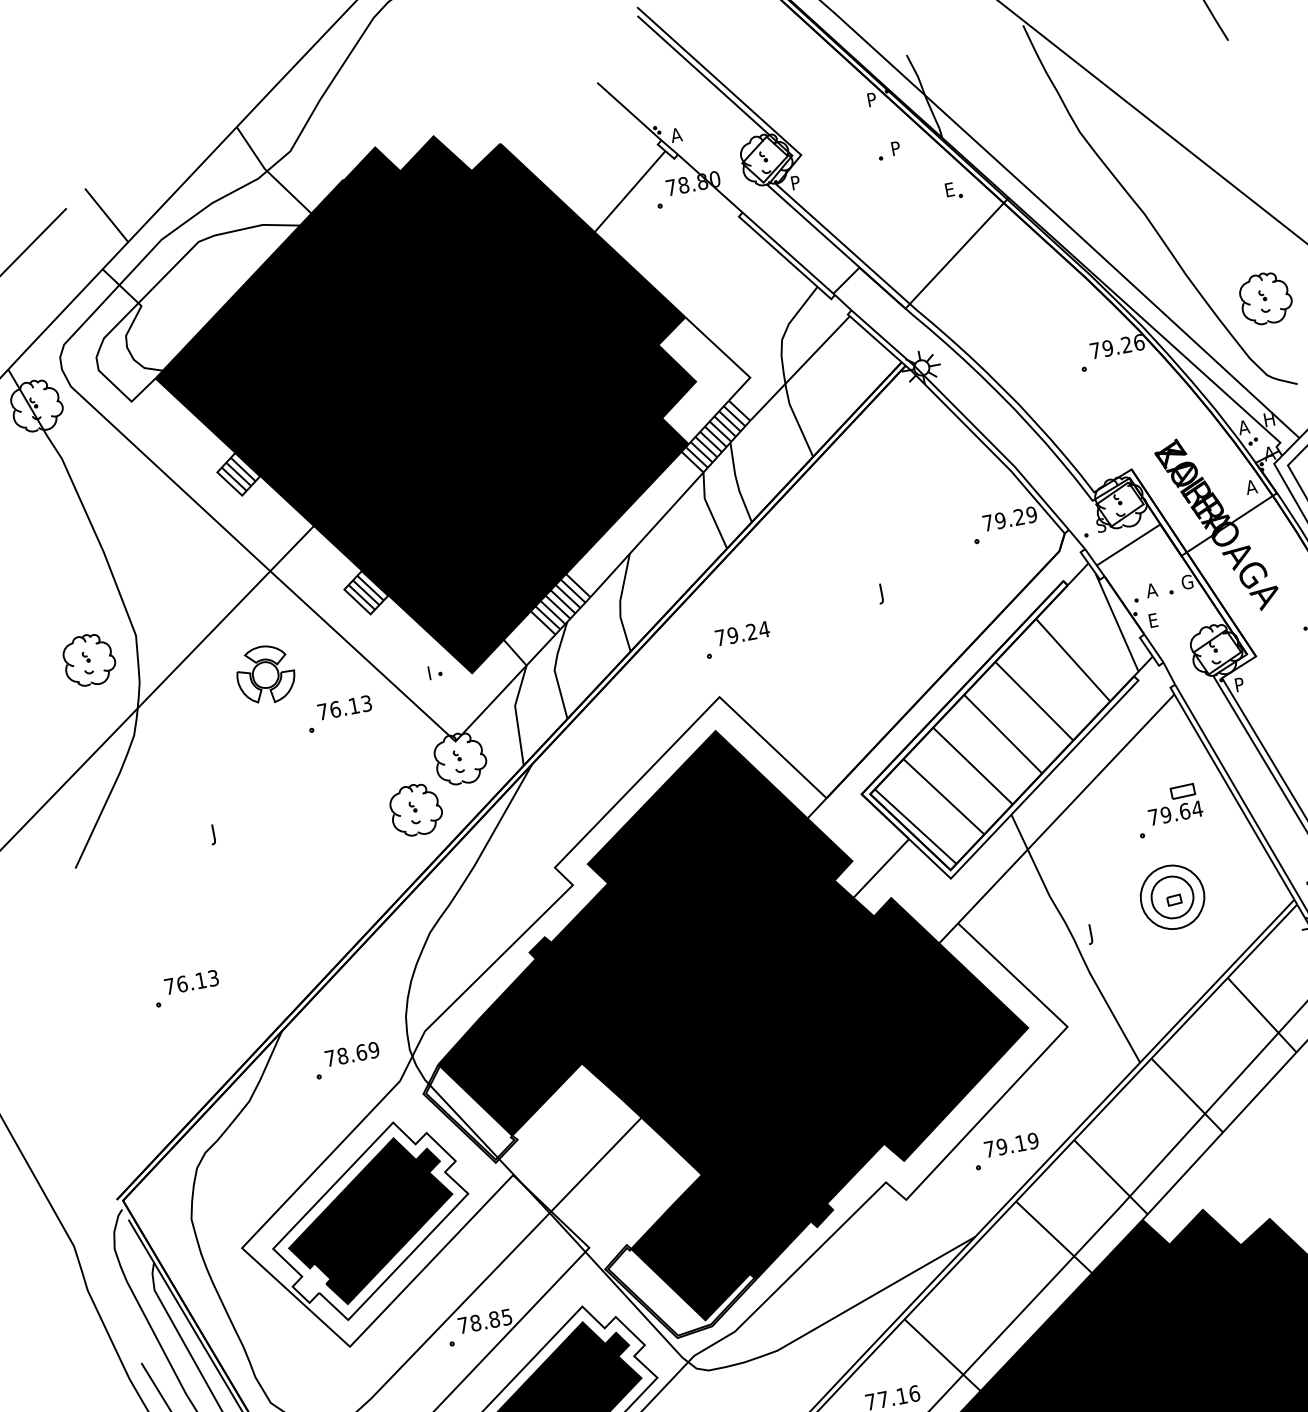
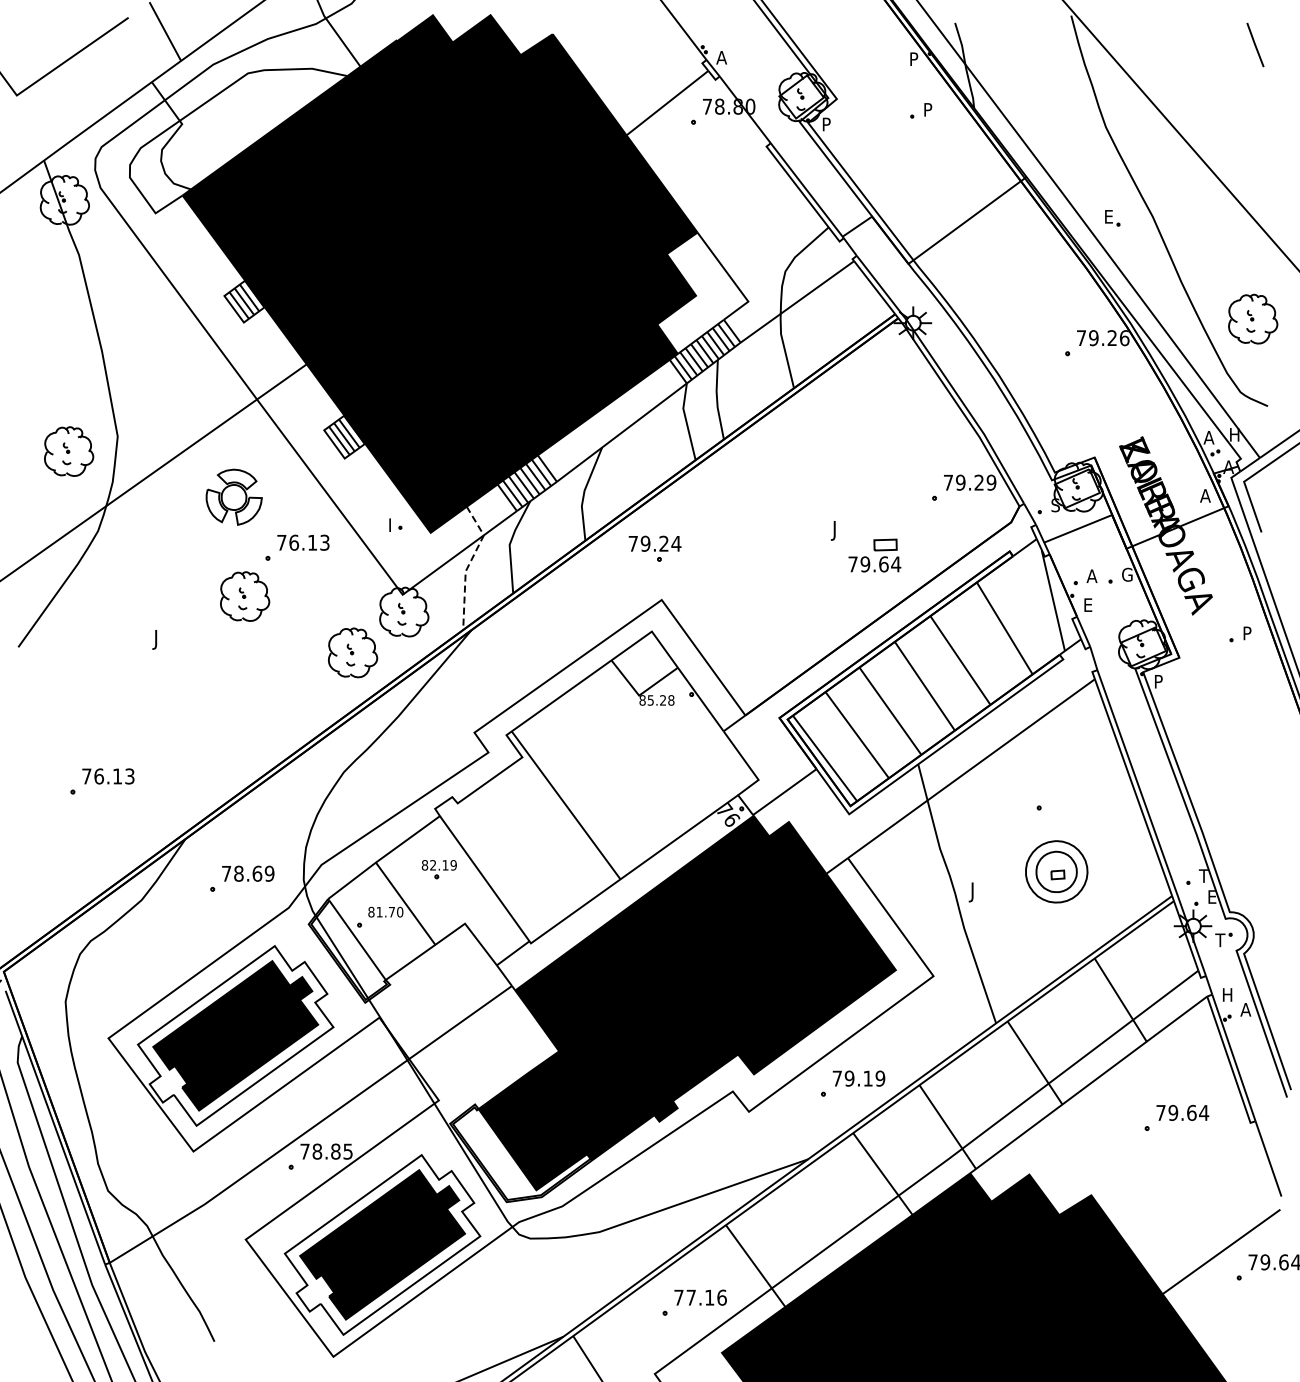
part: (953, 190) -> (1112, 218), moved
text: (741, 633) -> (654, 543), moved
line: (517, 697) -> (469, 564), solid -> dashed
part: (296, 773) -> (245, 596), added
part: (1173, 804) -> (874, 555), moved
fill: (639, 933) -> (543, 810), removed

